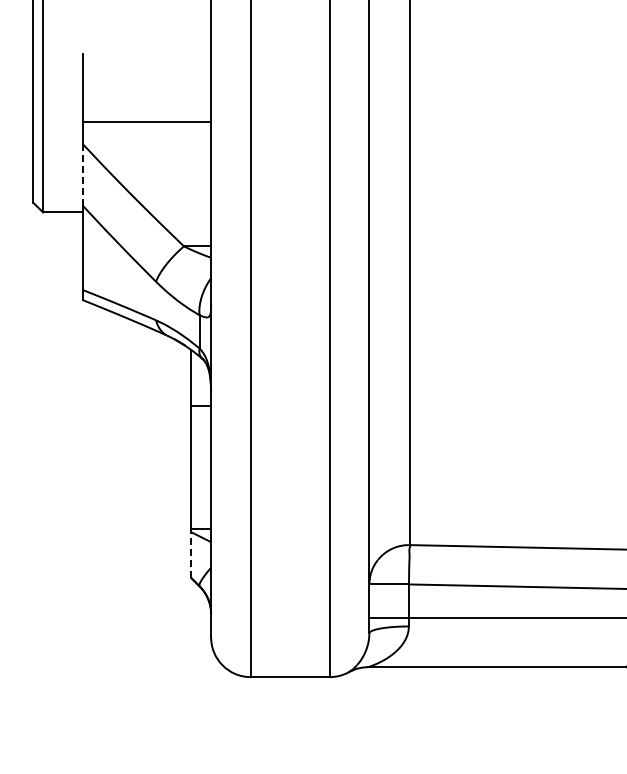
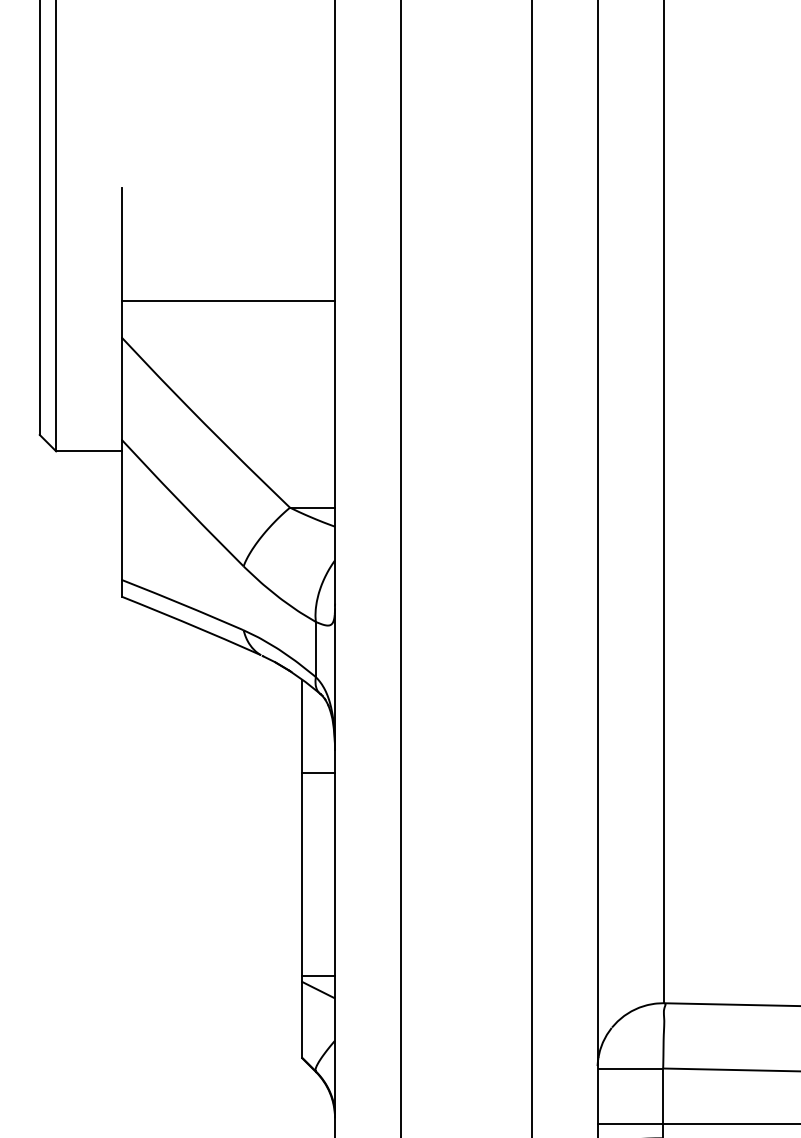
line: (82, 174) -> (121, 388), dashed -> solid
line: (191, 555) -> (302, 1020), dashed -> solid

